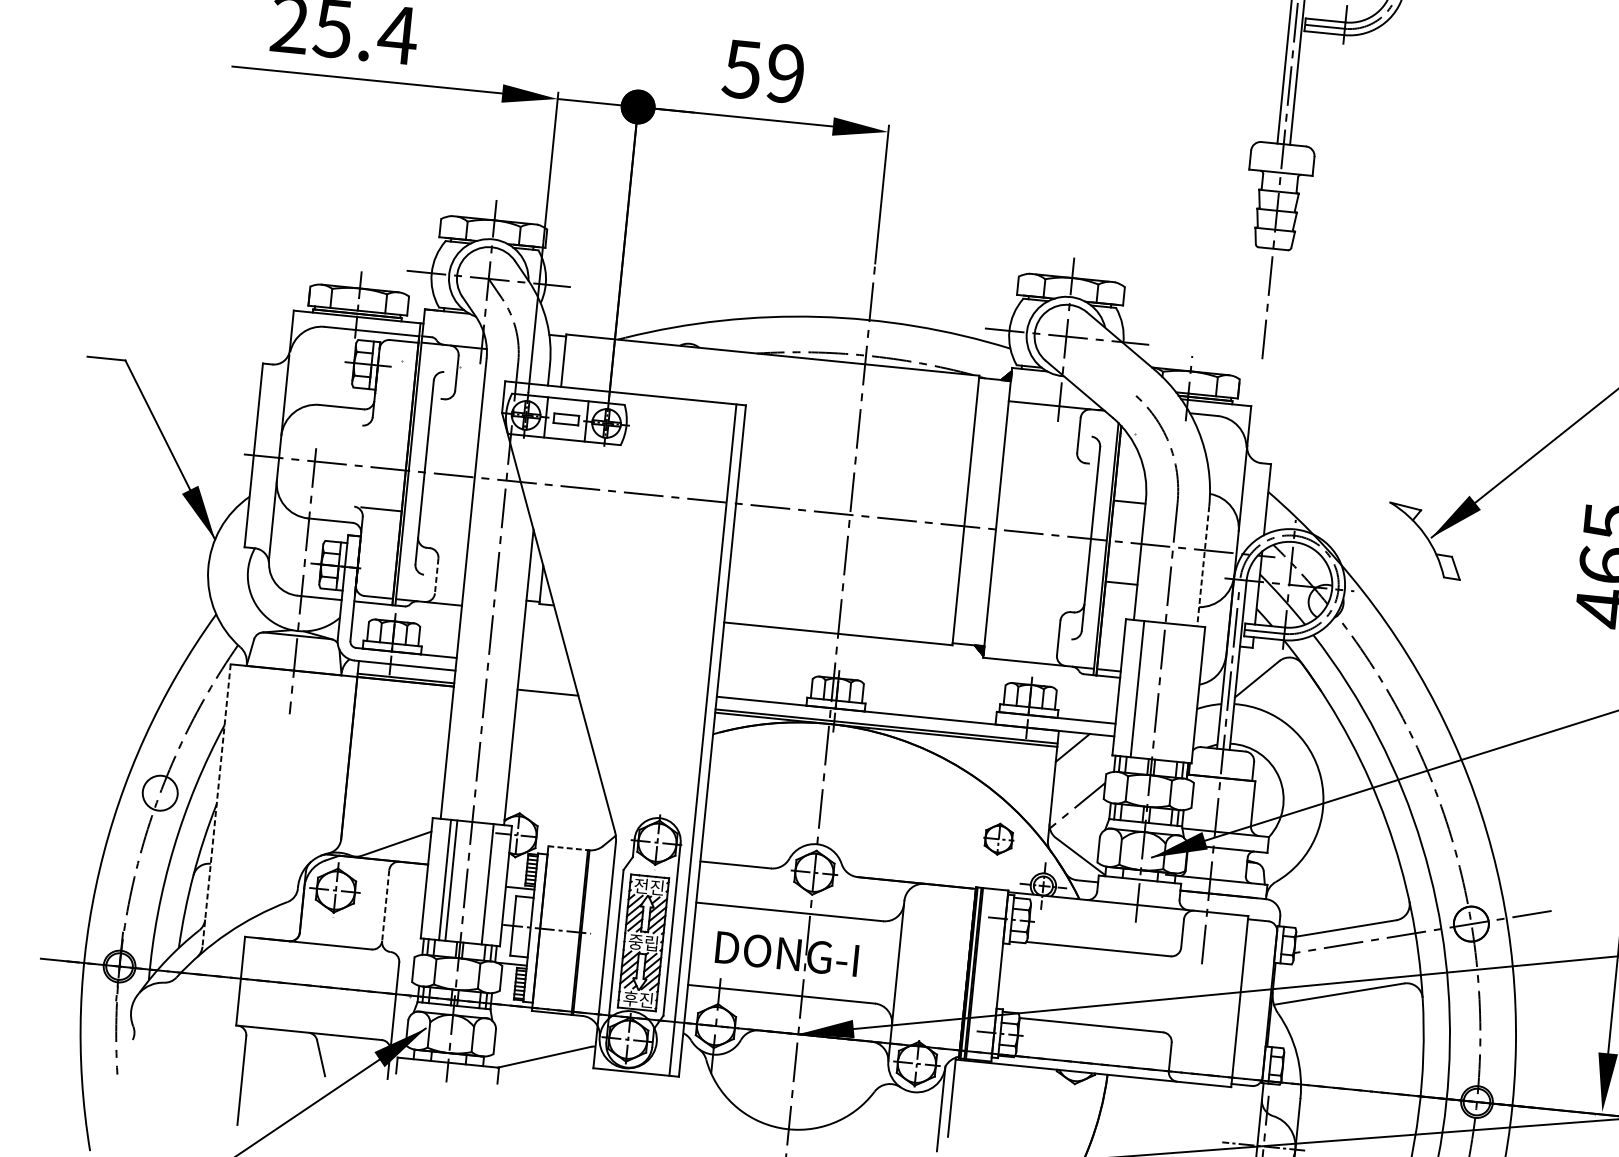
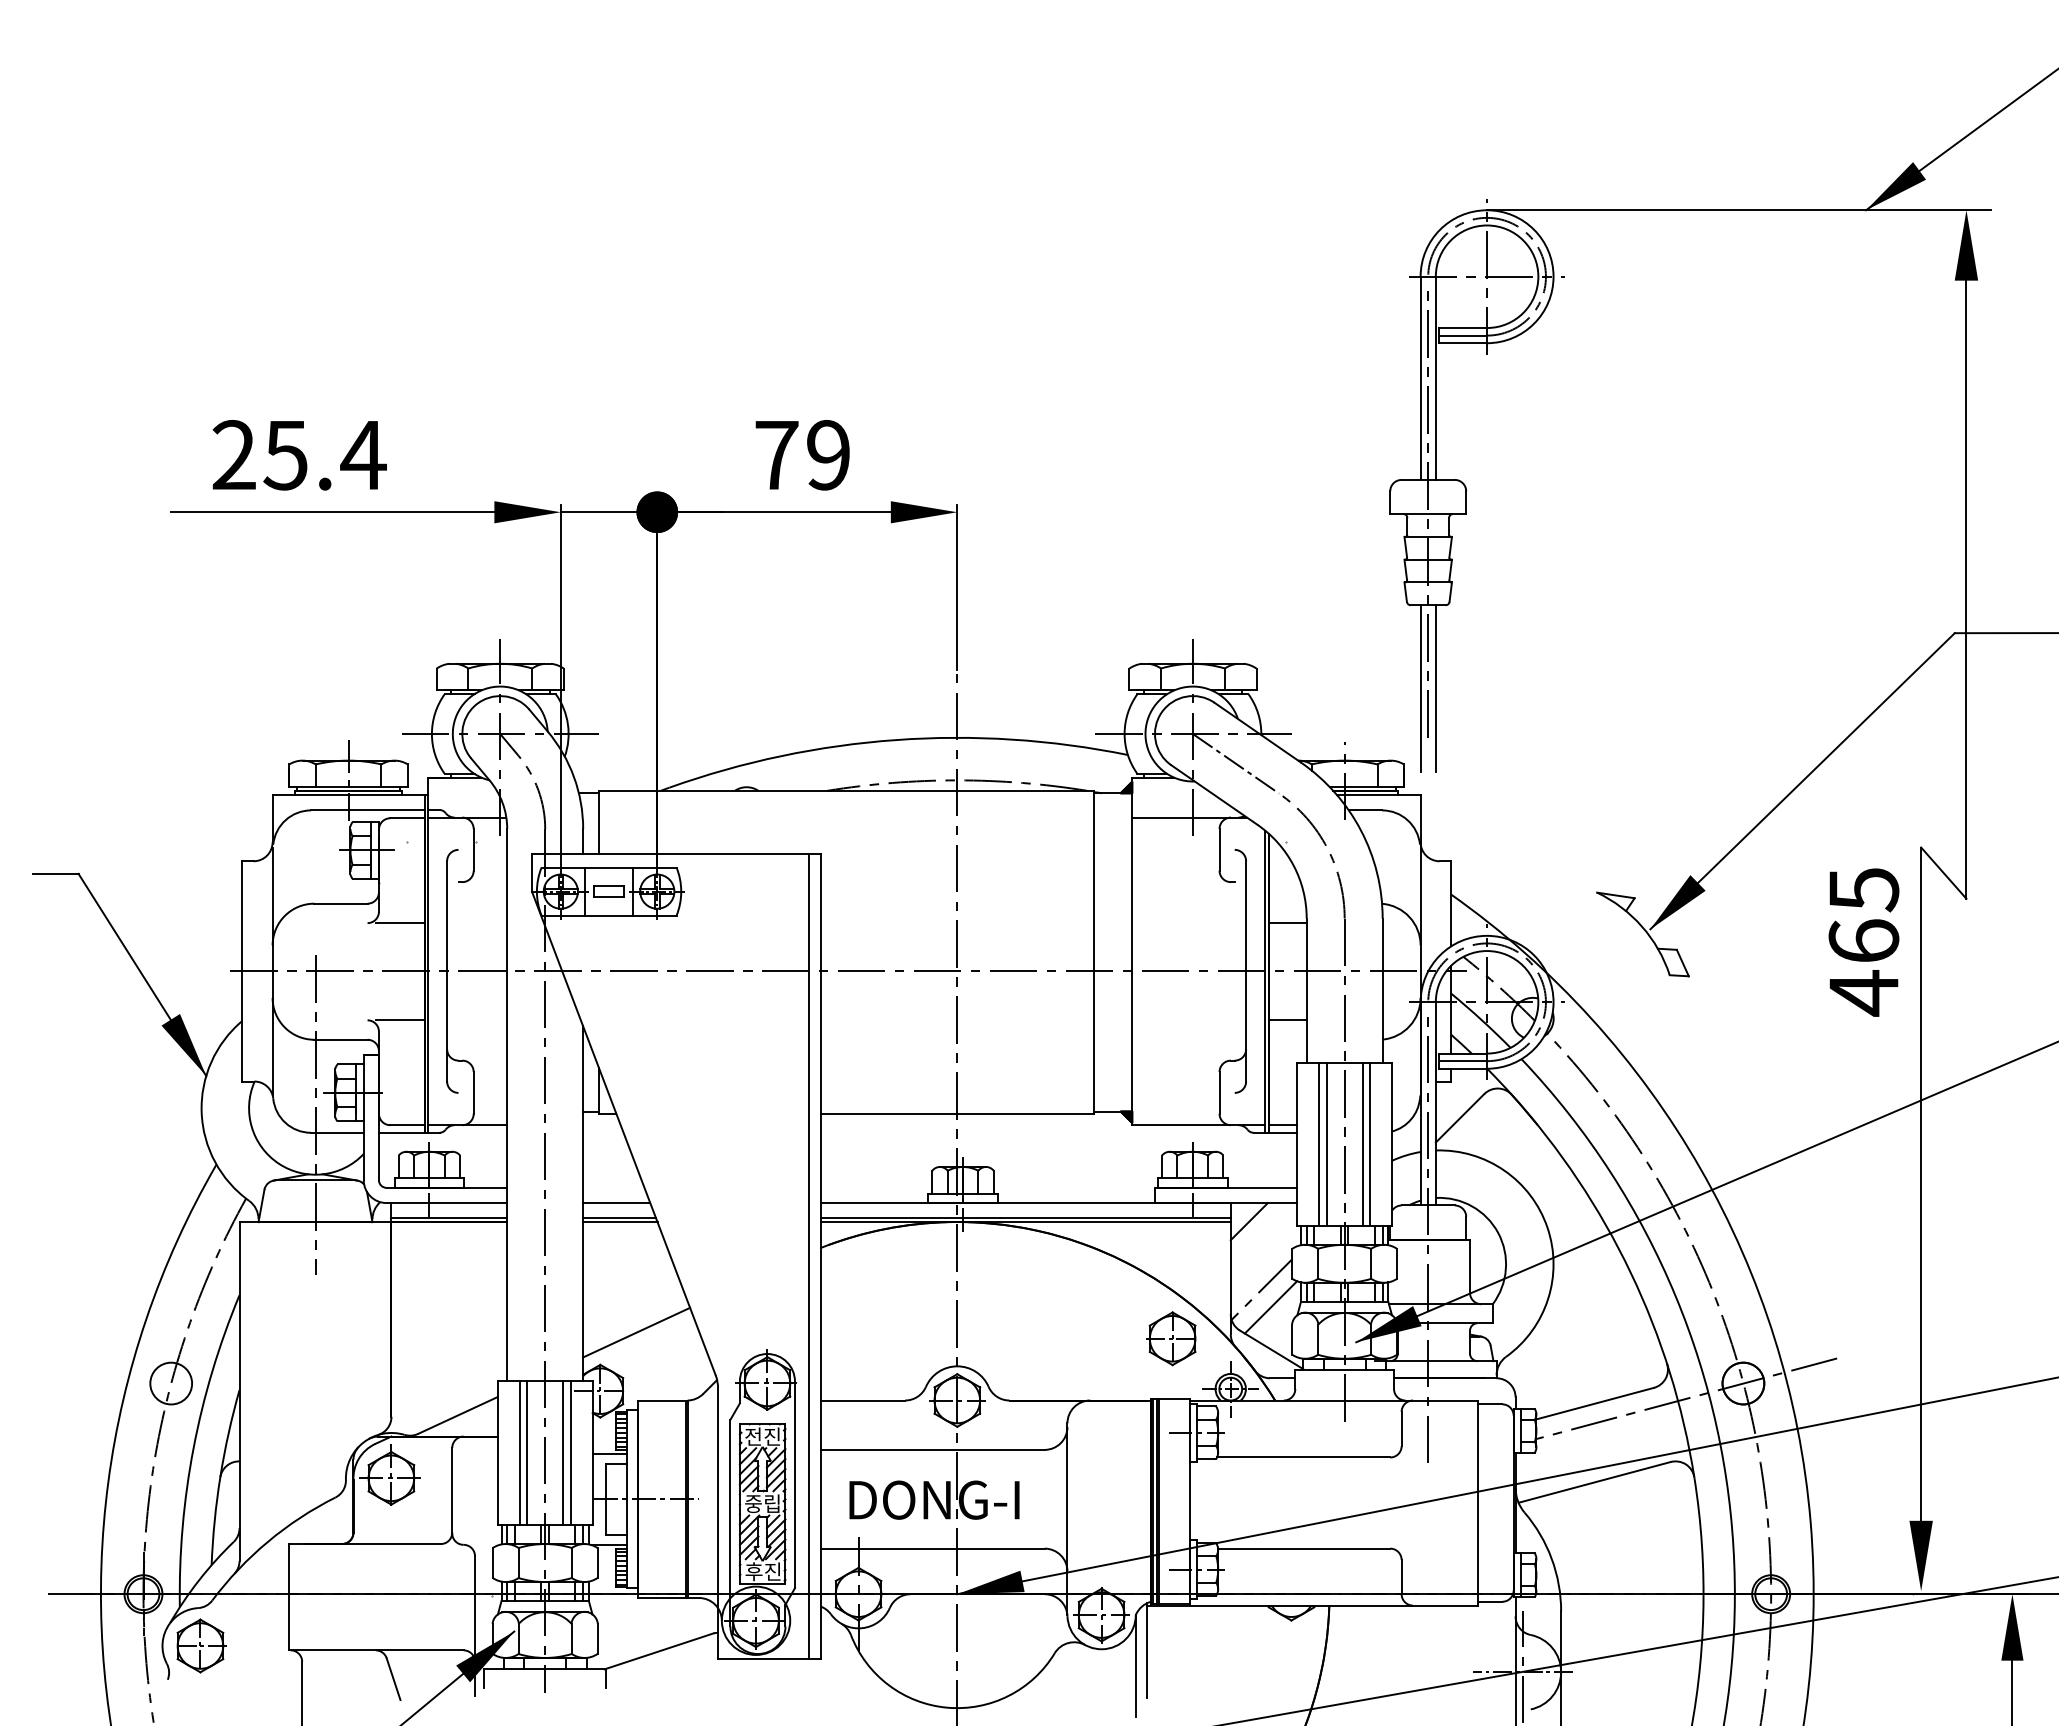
text: (742, 69) -> (776, 455), 59 -> 79
line: (1259, 317) -> (1420, 688), added
line: (1272, 318) -> (1435, 688), added
line: (1099, 364) -> (1235, 763), added
line: (389, 428) -> (400, 923), added
line: (1203, 566) -> (1382, 990), dashed -> solid
line: (436, 575) -> (473, 1092), dashed -> solid
line: (546, 680) -> (616, 1203), added
line: (1143, 689) -> (1326, 1143), added
line: (1173, 692) -> (1362, 1143), added
line: (1180, 692) -> (1370, 1143), added
line: (548, 696) -> (620, 1222), added
line: (552, 789) -> (636, 1332), added
line: (216, 806) -> (239, 1392), dashed -> solid
line: (1083, 821) -> (1270, 1307), added
part: (998, 838) -> (1171, 1338), size x1.43
line: (569, 848) -> (663, 1400), dashed -> solid
line: (481, 883) -> (563, 1452), added
line: (385, 905) -> (452, 1490), dashed -> solid
part: (163, 1014) -> (201, 1645), added

